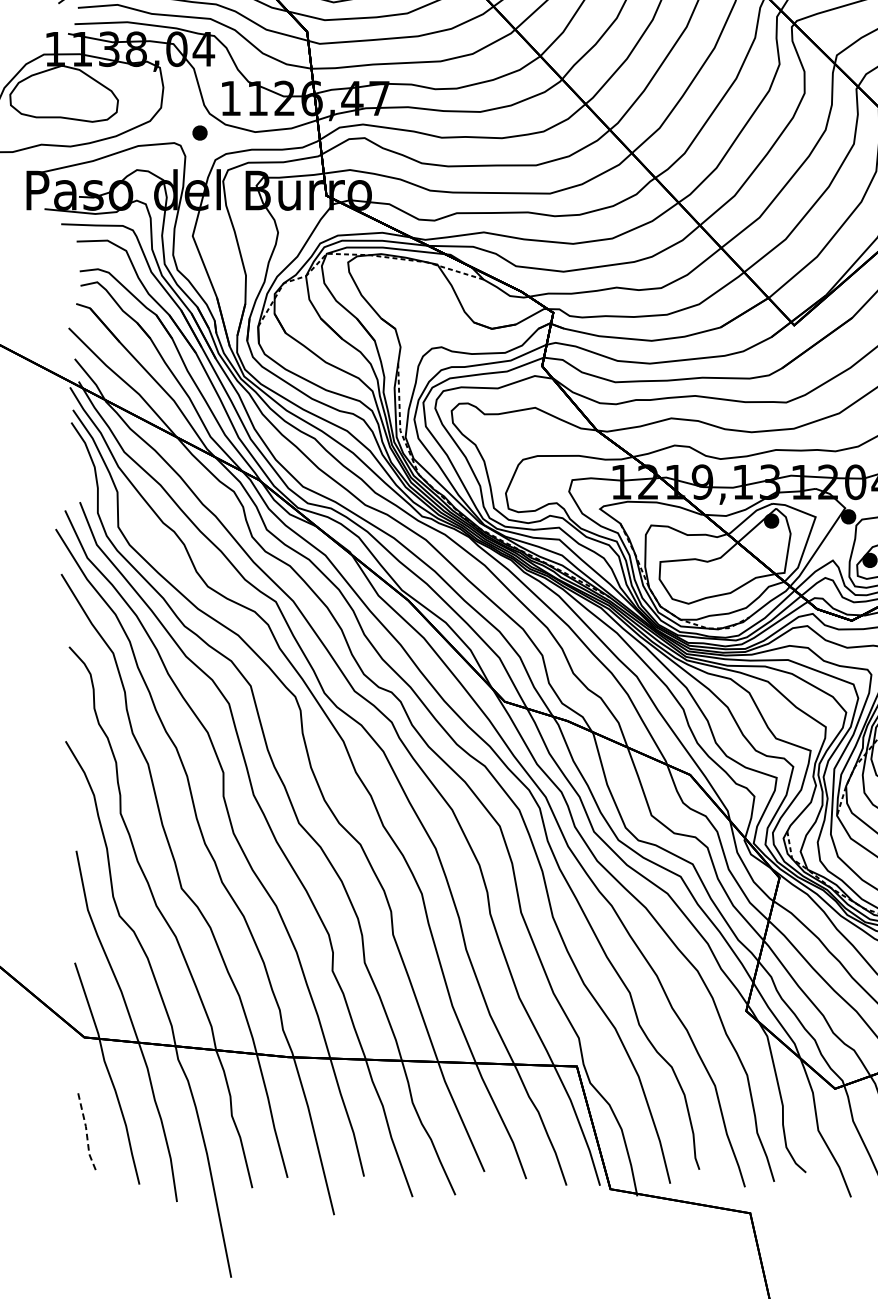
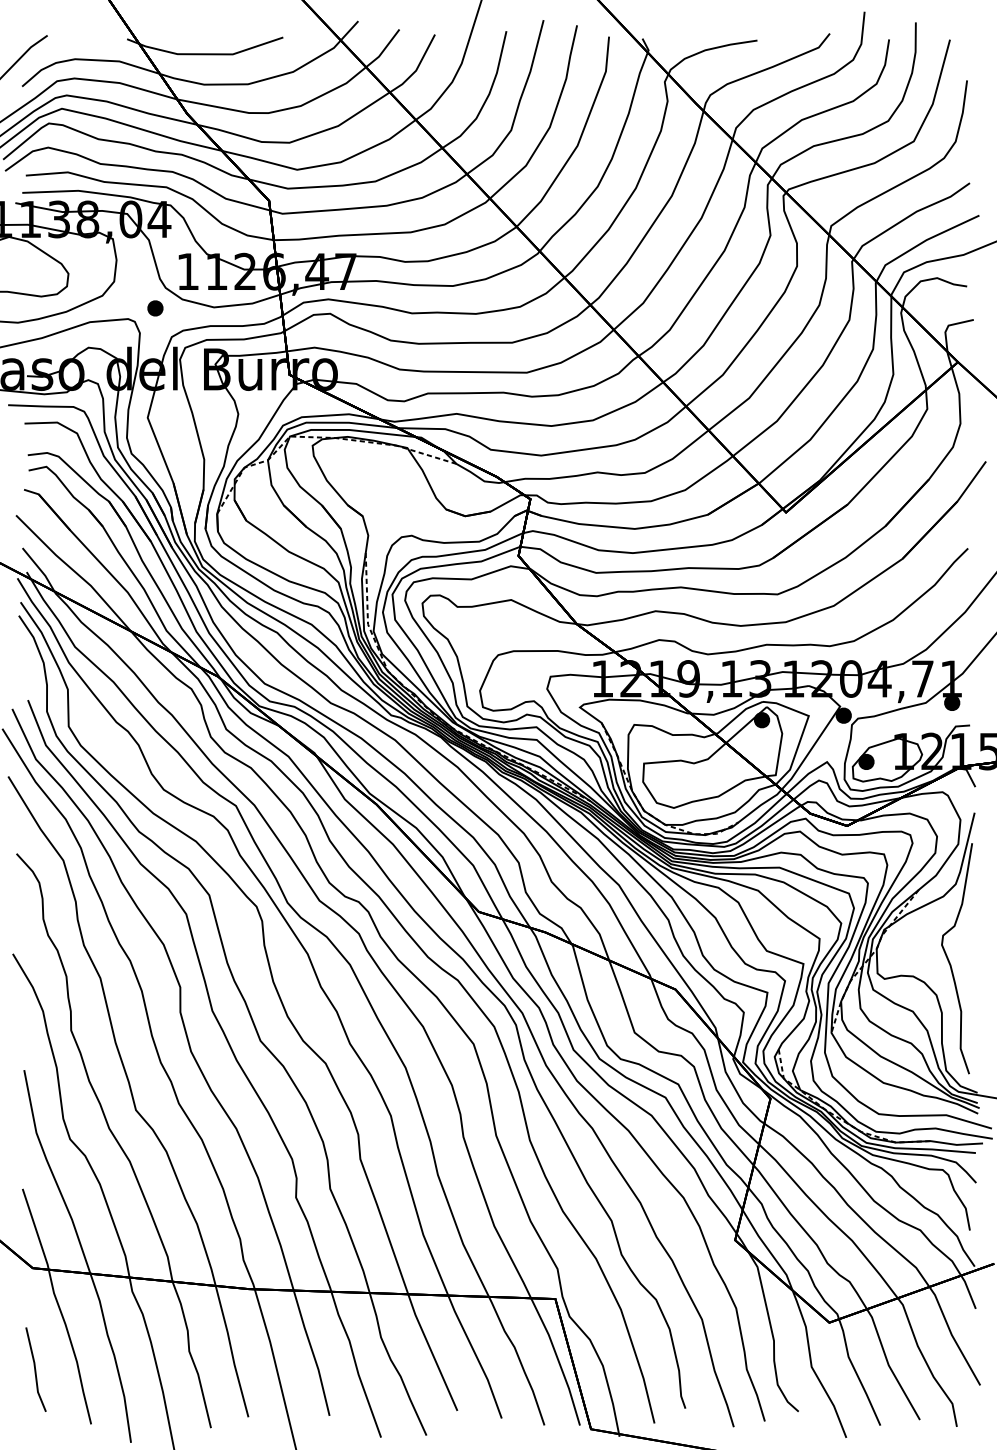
line: (86, 1133) -> (35, 1370), dashed -> solid

